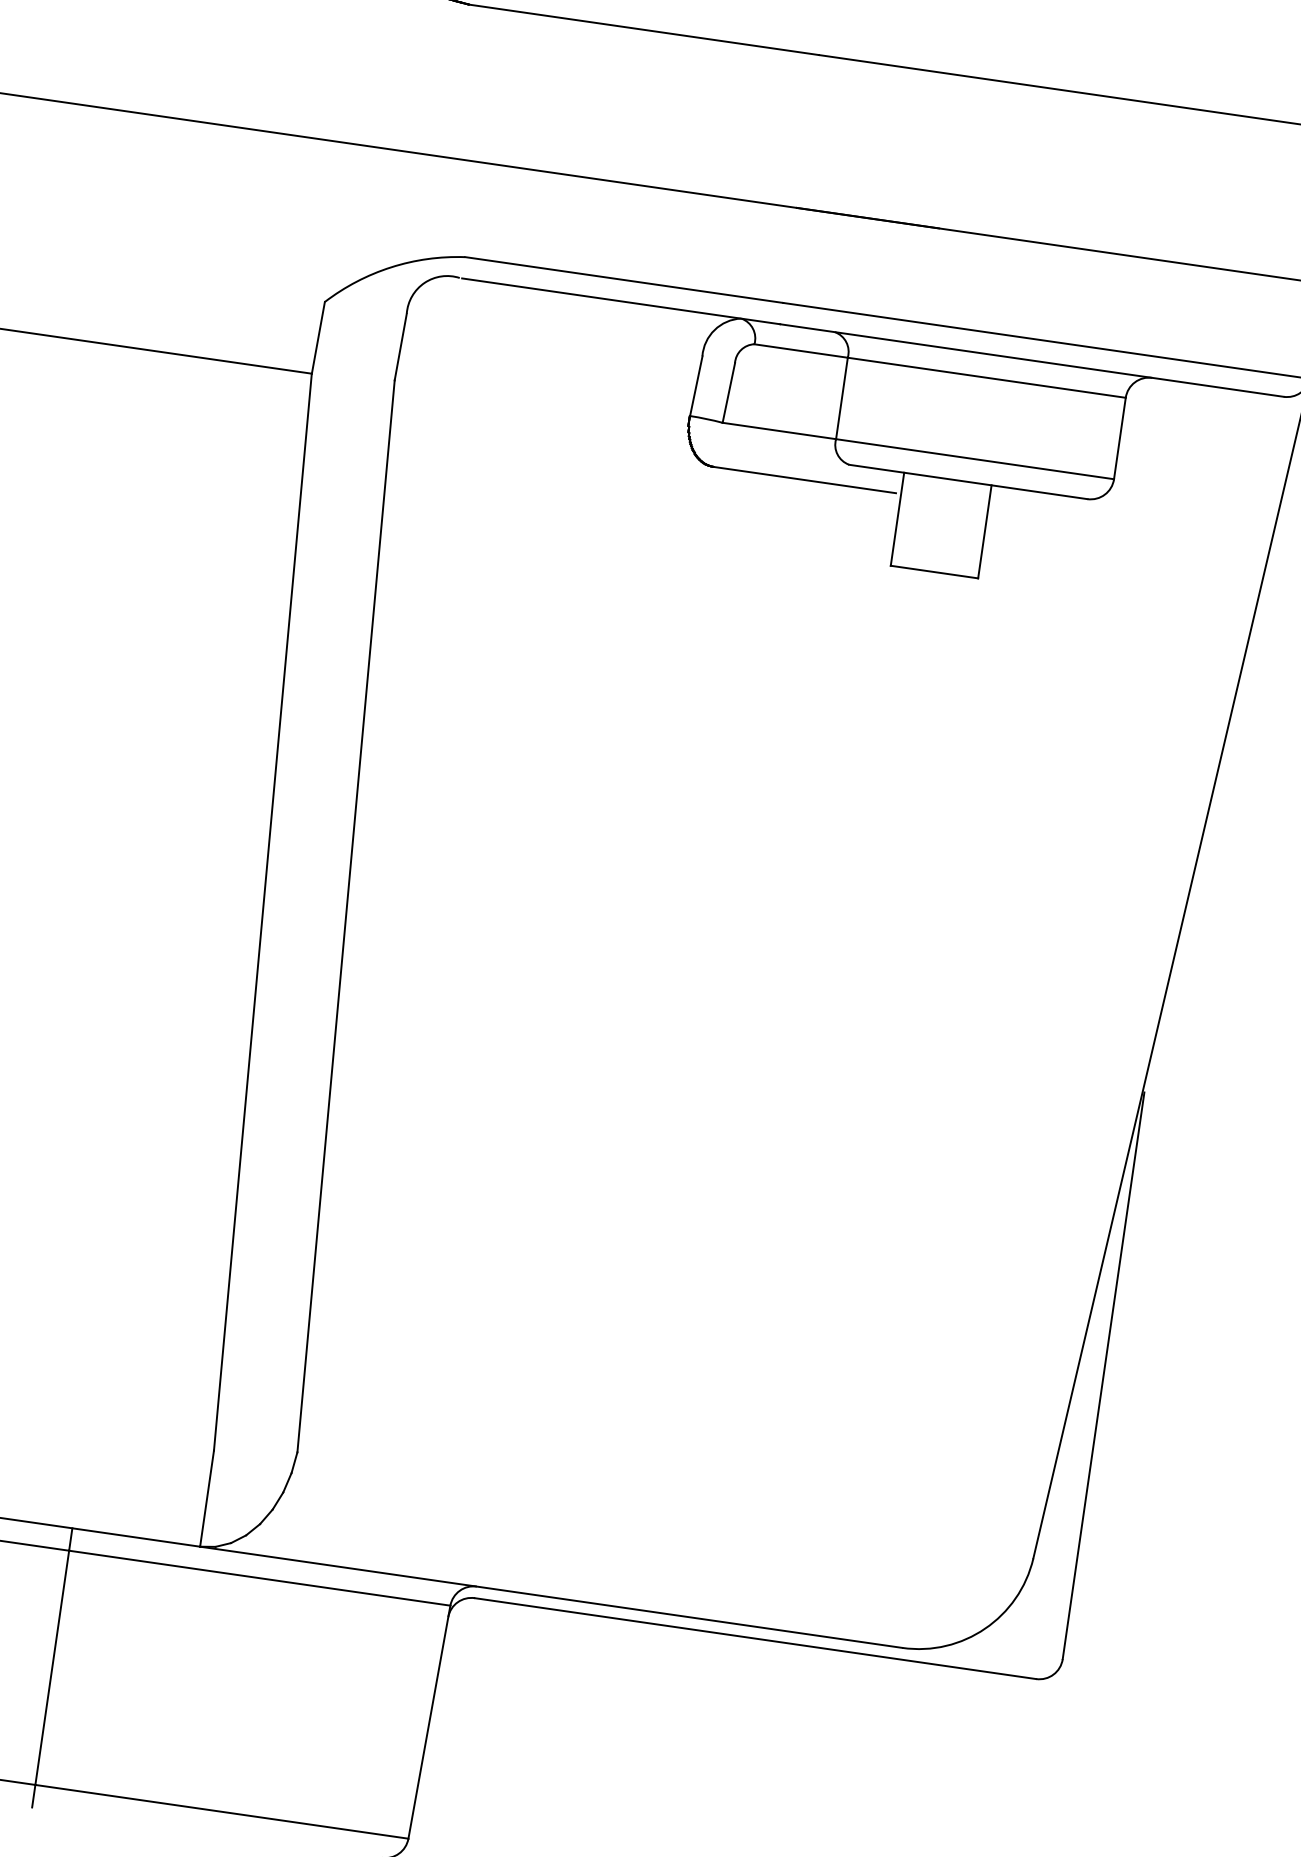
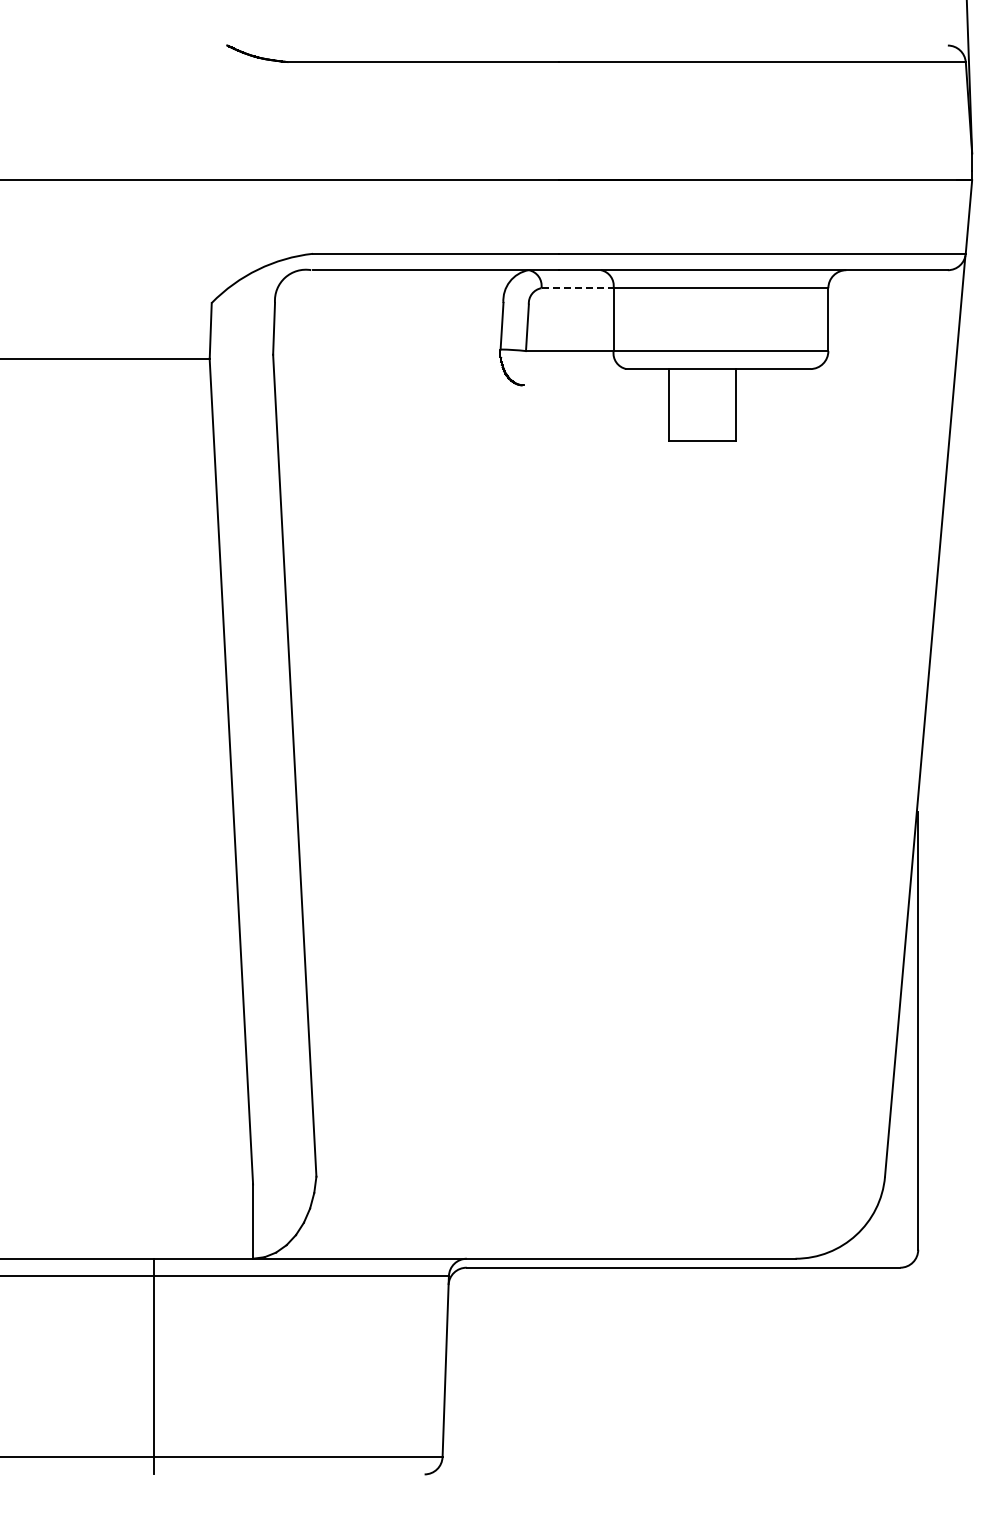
line: (802, 351) -> (578, 288), solid -> dashed
line: (803, 479) -> (593, 385), removed

